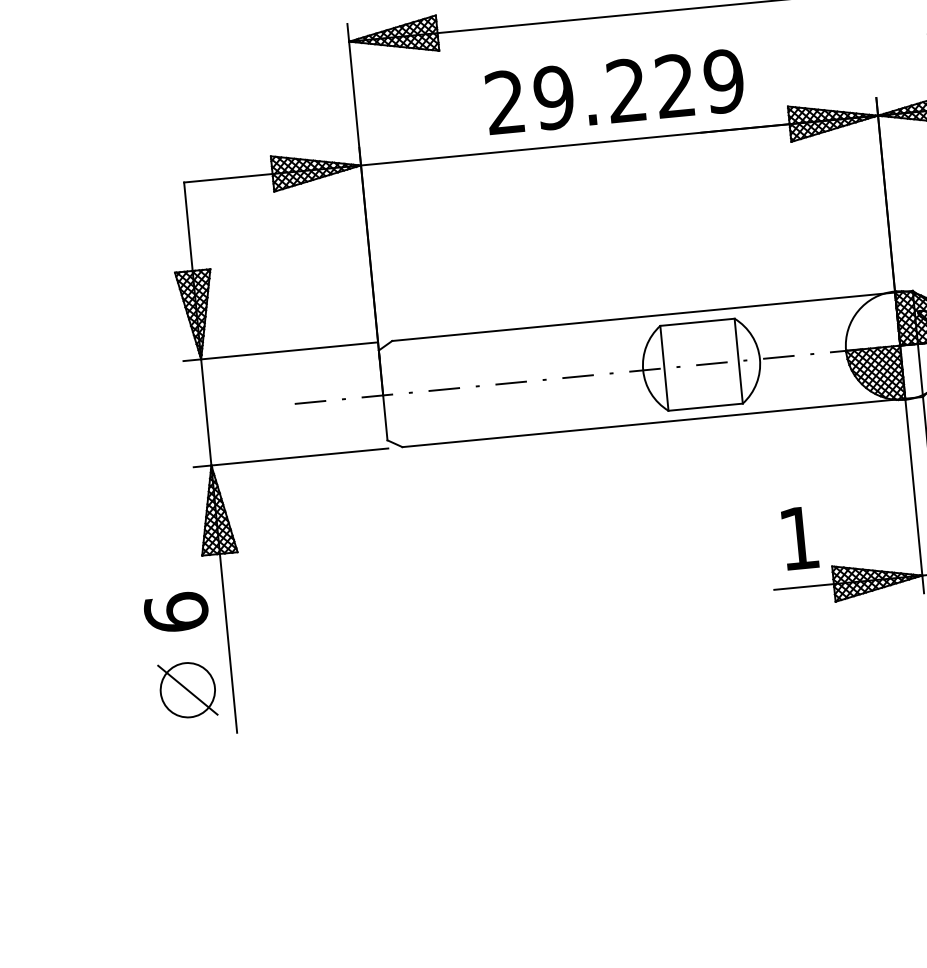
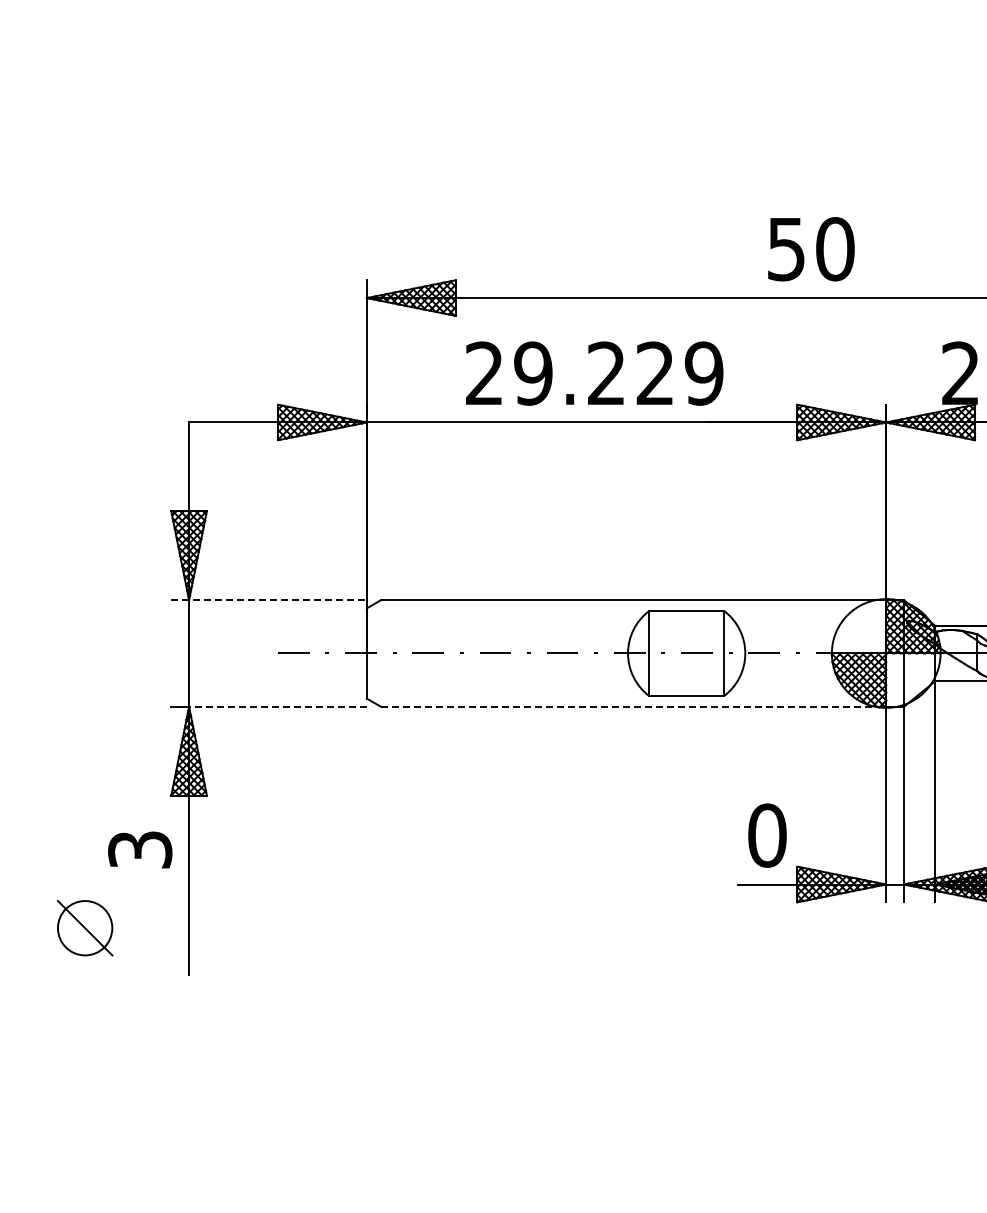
text: (614, 91) -> (594, 373), moved
line: (281, 352) -> (269, 600), solid -> dashed
line: (653, 422) -> (633, 706), solid -> dashed
line: (299, 456) -> (277, 706), solid -> dashed
text: (799, 538) -> (767, 835), 1 -> 0
text: (176, 612) -> (140, 849), 6 -> 3
part: (188, 690) -> (85, 928), moved

